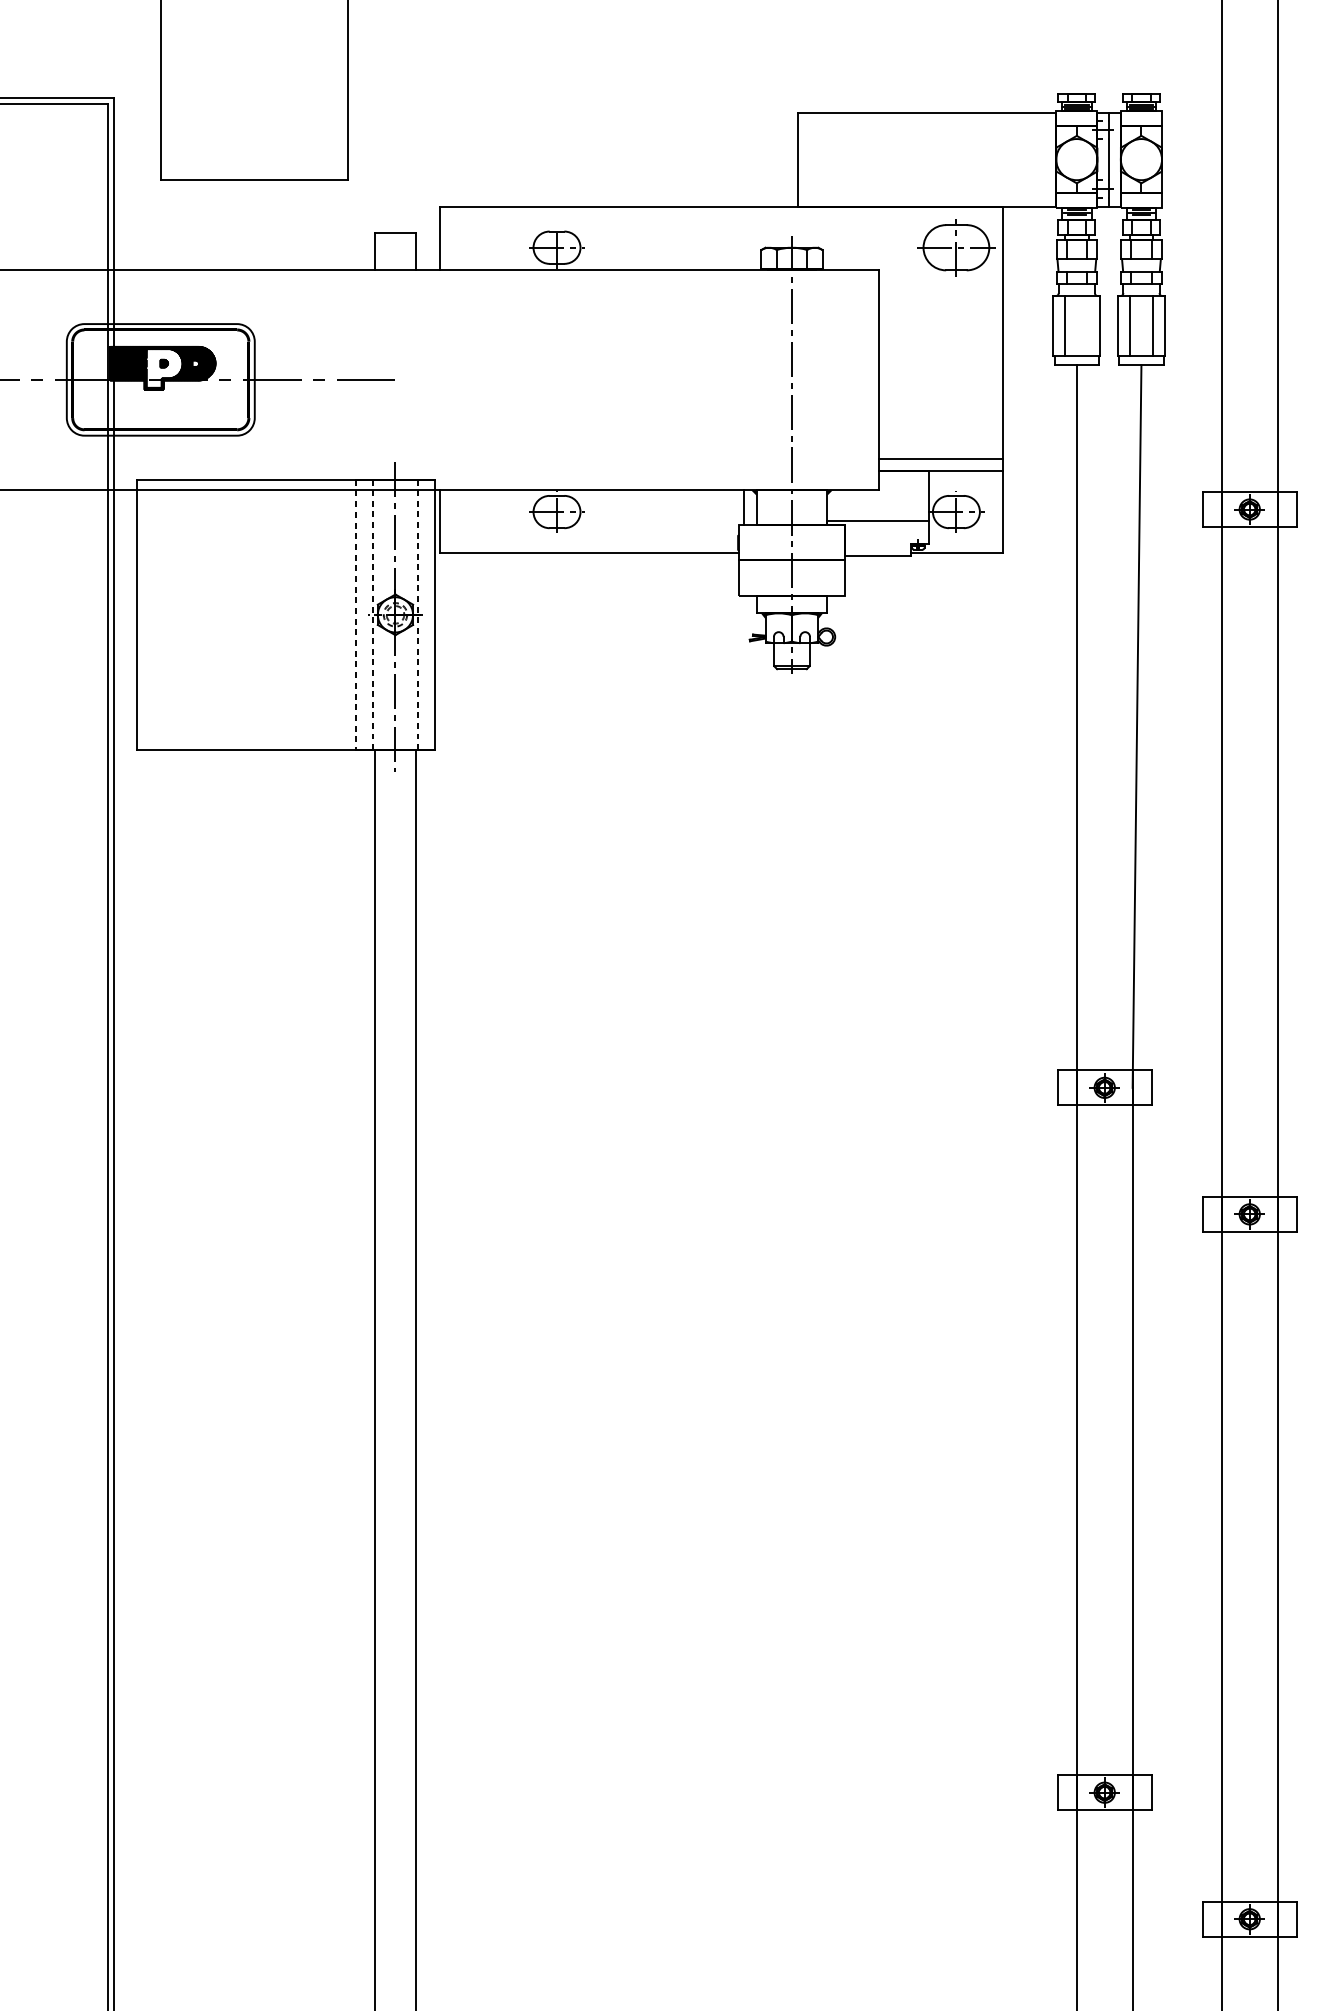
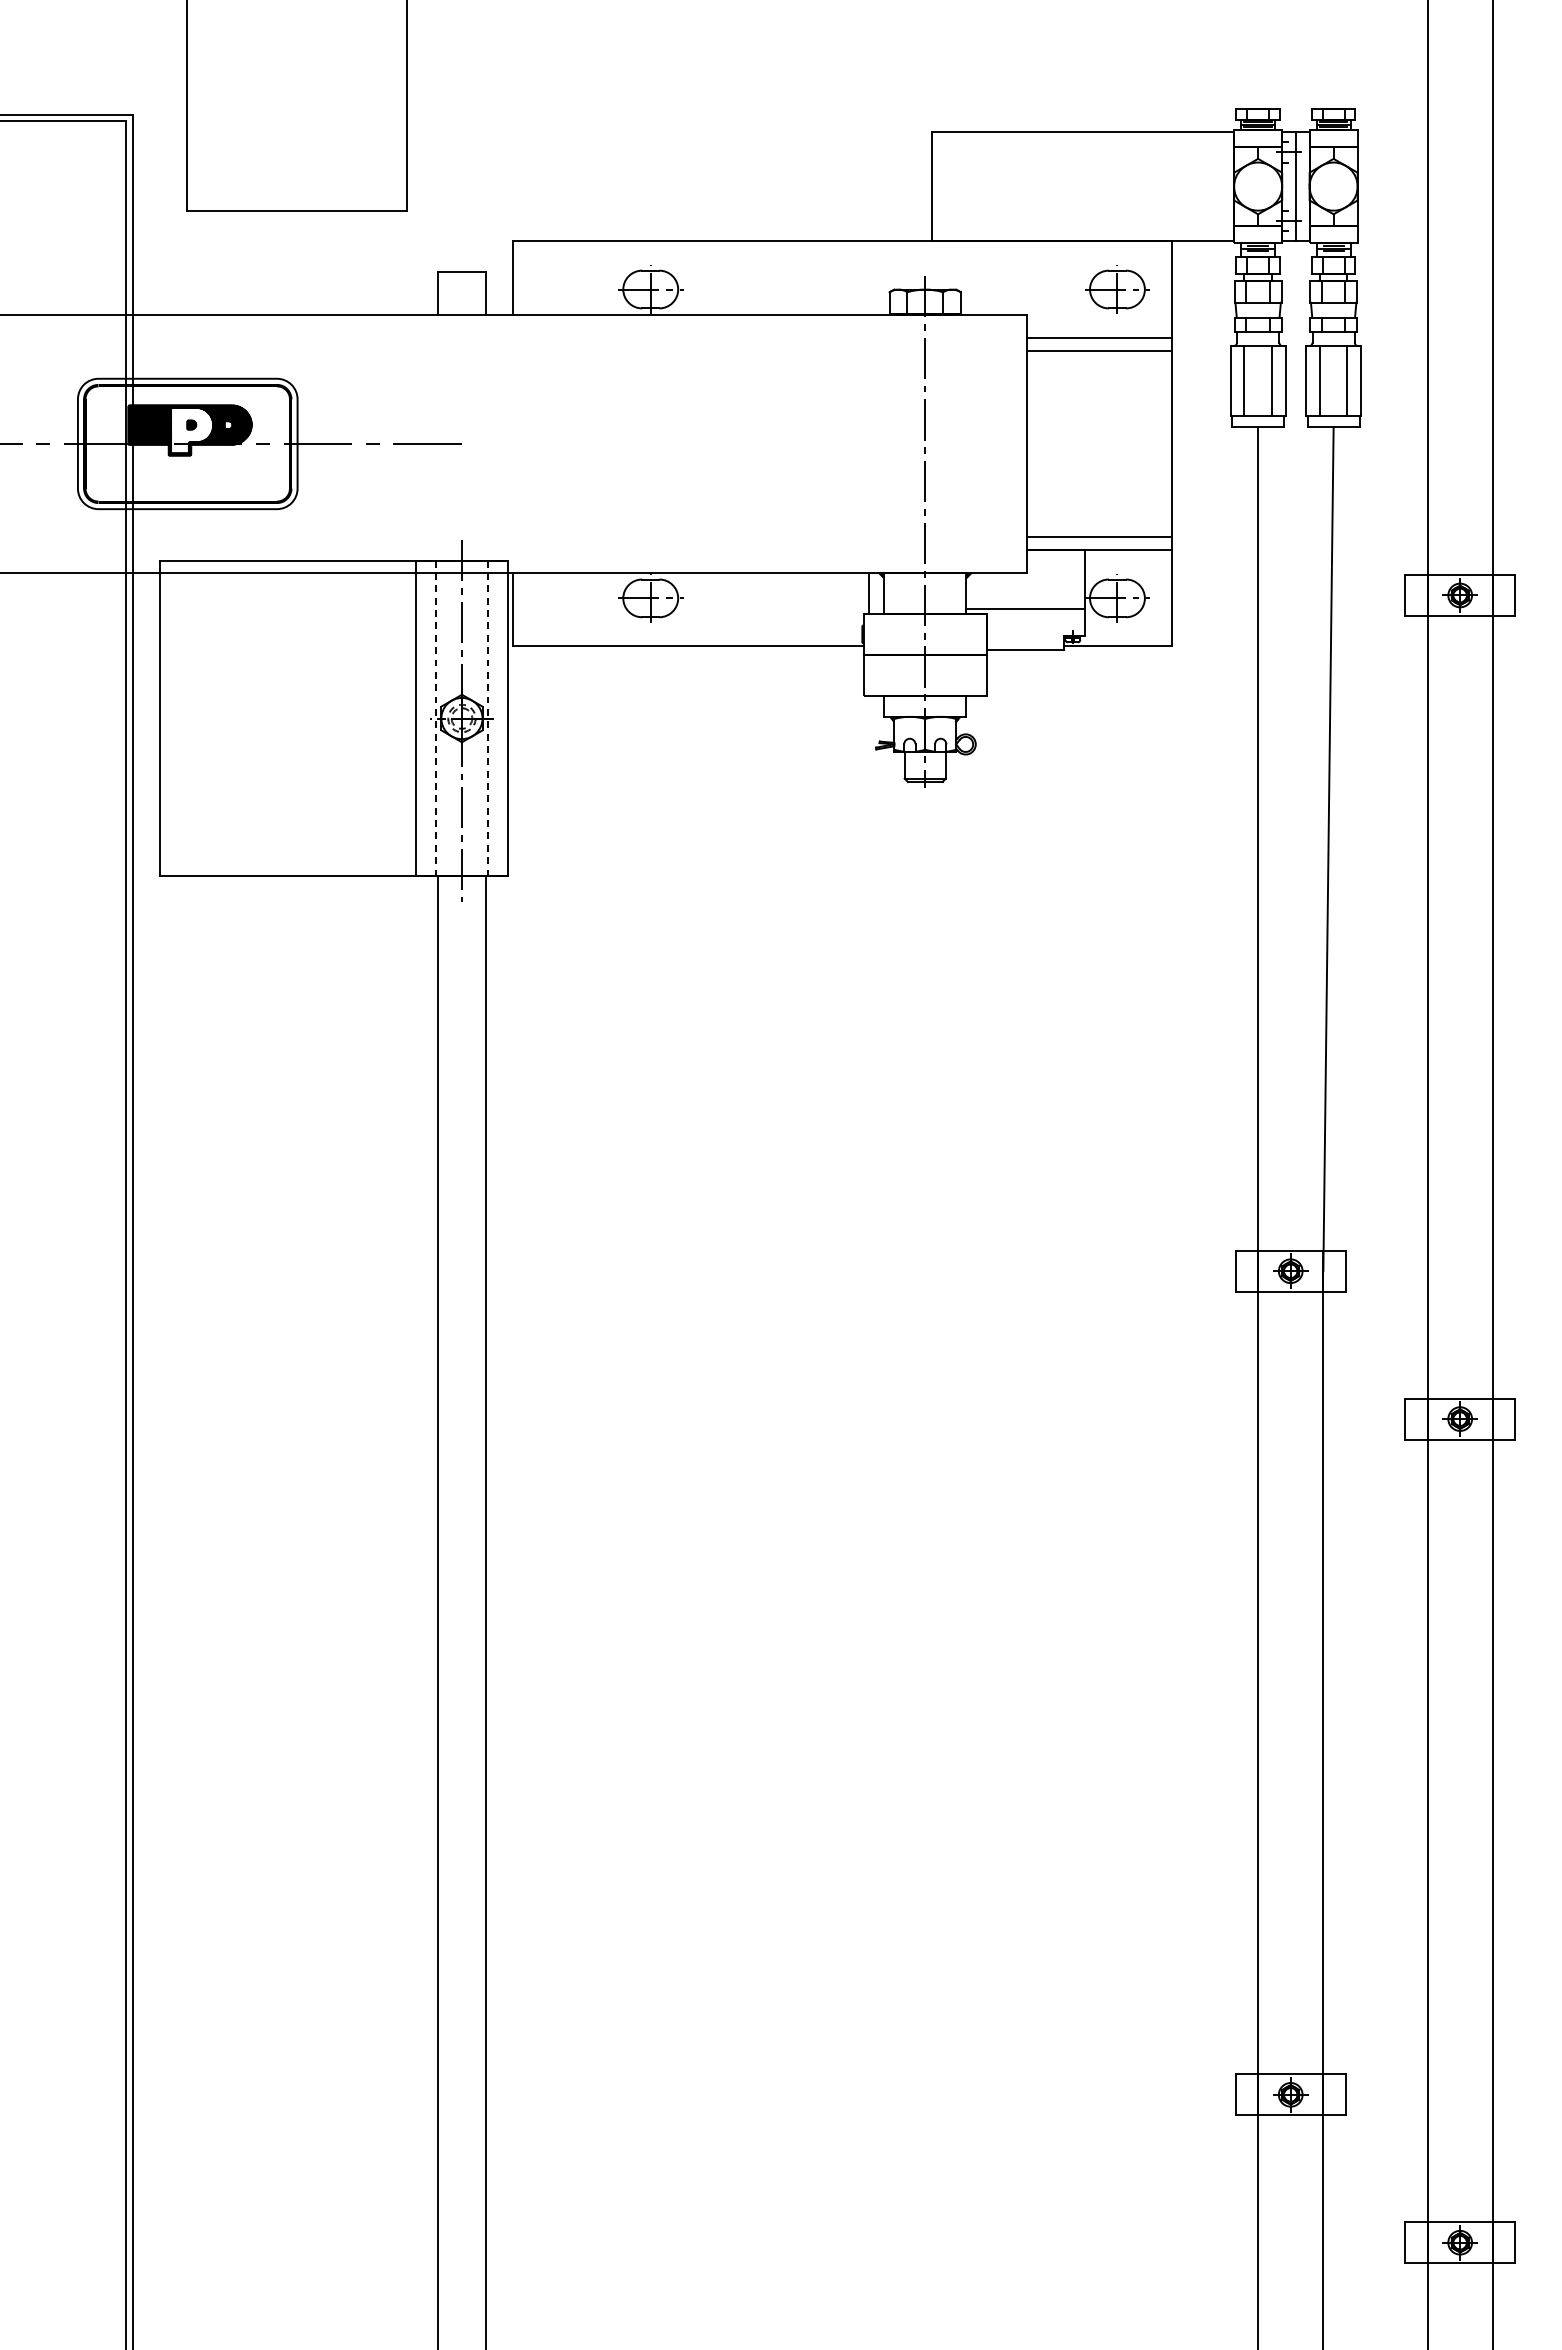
part: (956, 247) -> (1117, 289), size x0.71
line: (941, 288) -> (1099, 337), added
line: (941, 300) -> (1099, 351), added
line: (1088, 326) -> (1271, 381), added
line: (355, 614) -> (415, 718), dashed -> solid

